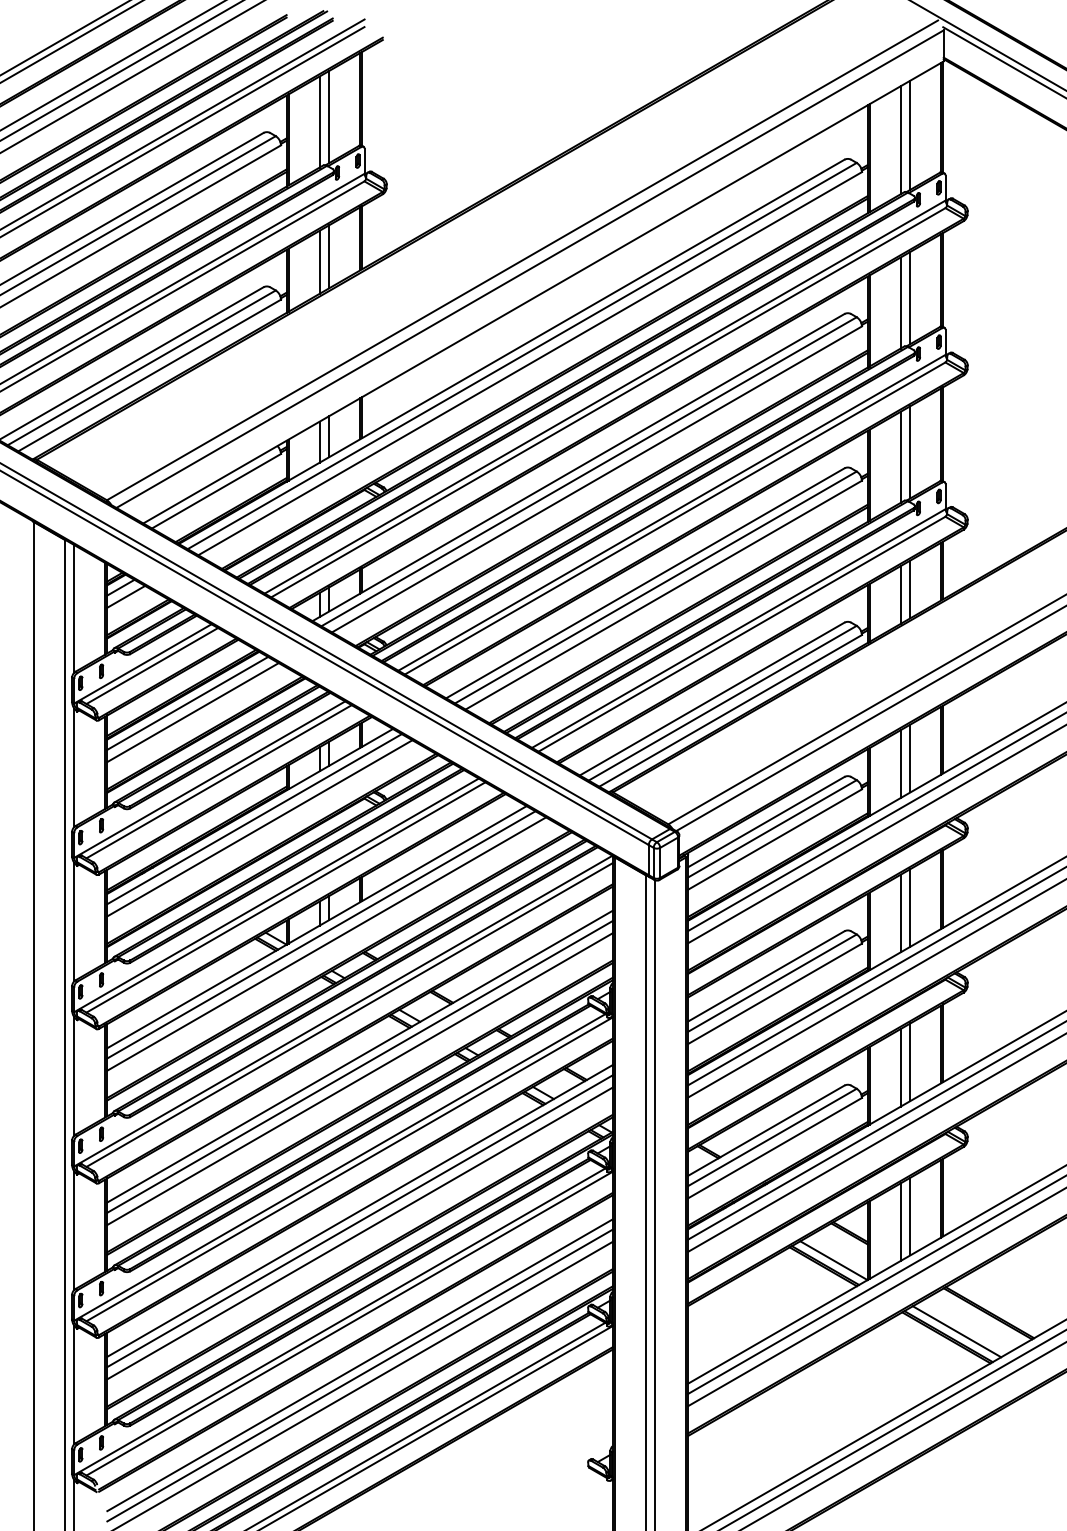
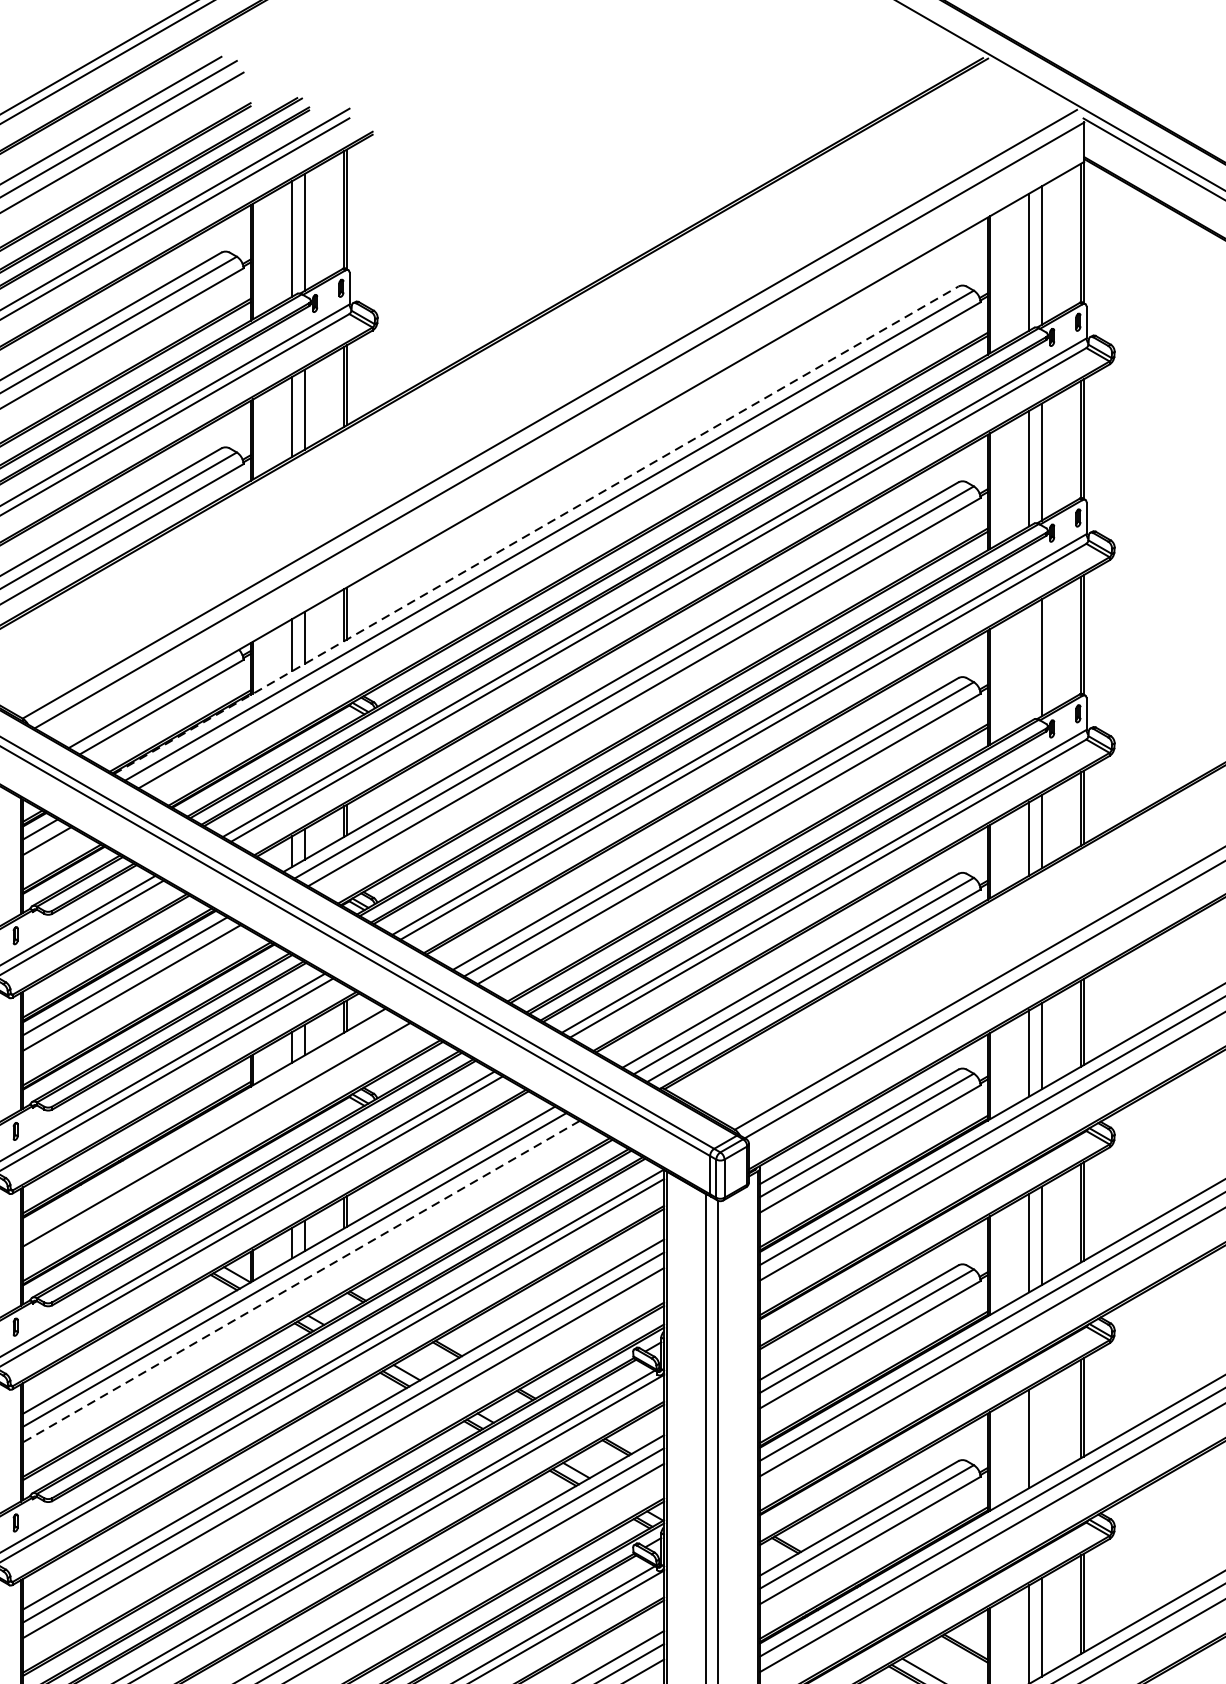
line: (512, 351) -> (537, 529), solid -> dashed
line: (900, 456) -> (1029, 663), removed
line: (254, 819) -> (209, 1123), removed
line: (326, 944) -> (301, 1282), solid -> dashed
line: (910, 1062) -> (1042, 1431), removed

